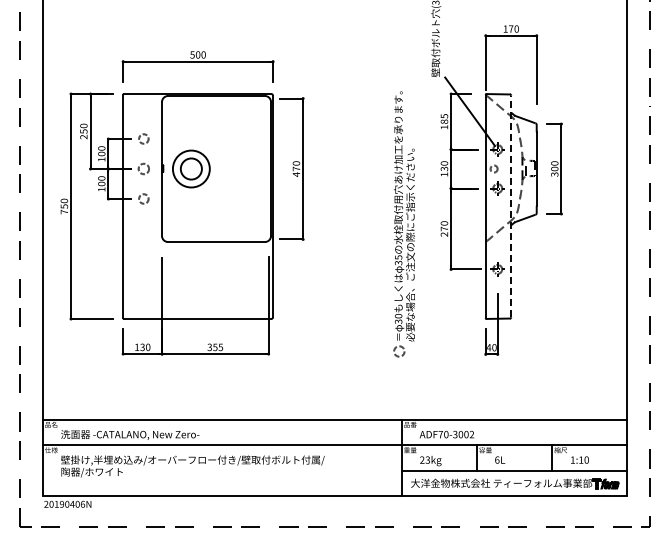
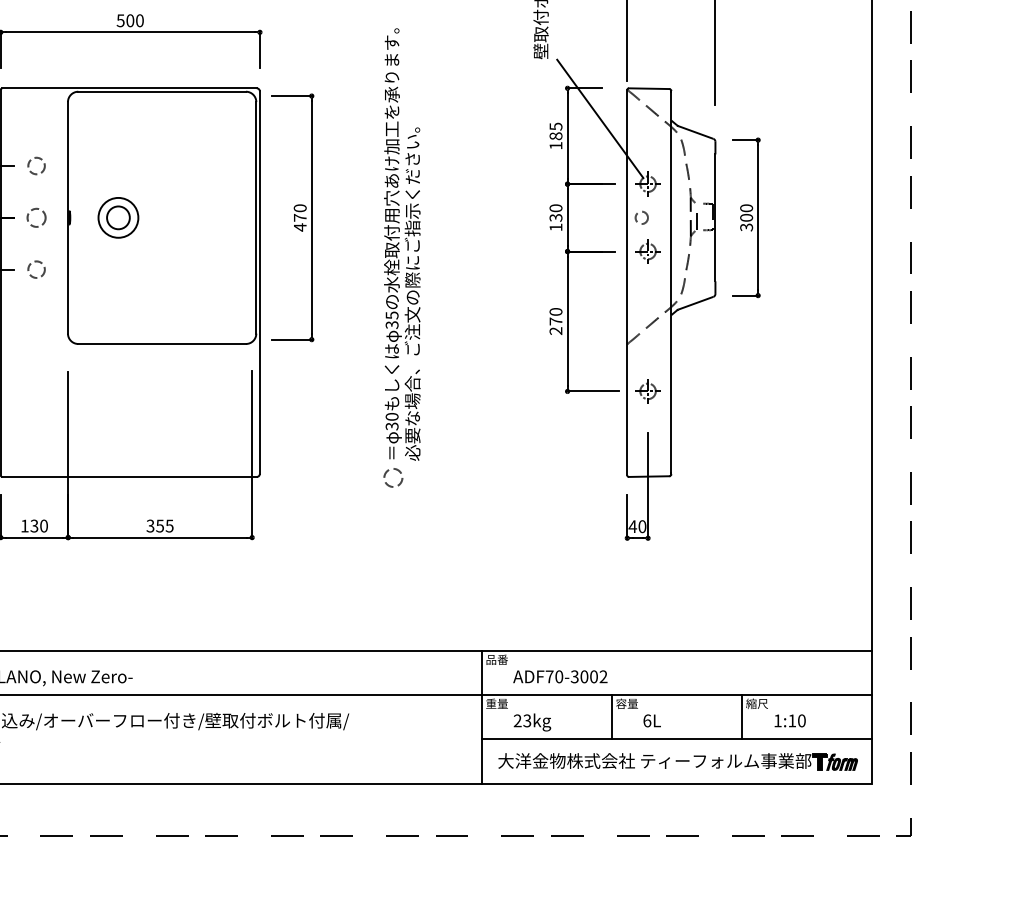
part: (190, 168) -> (117, 216), size x0.62
line: (511, 206) -> (671, 282), dashed -> solid
part: (403, 224) -> (400, 258), moved

